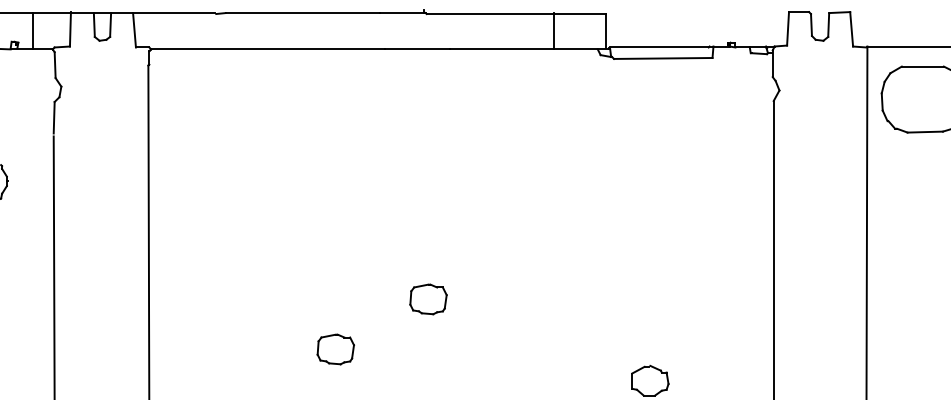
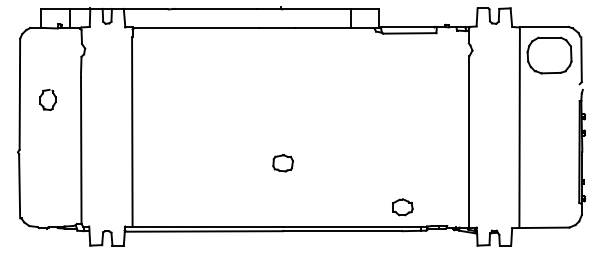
part: (334, 349) -> (232, 190), removed

